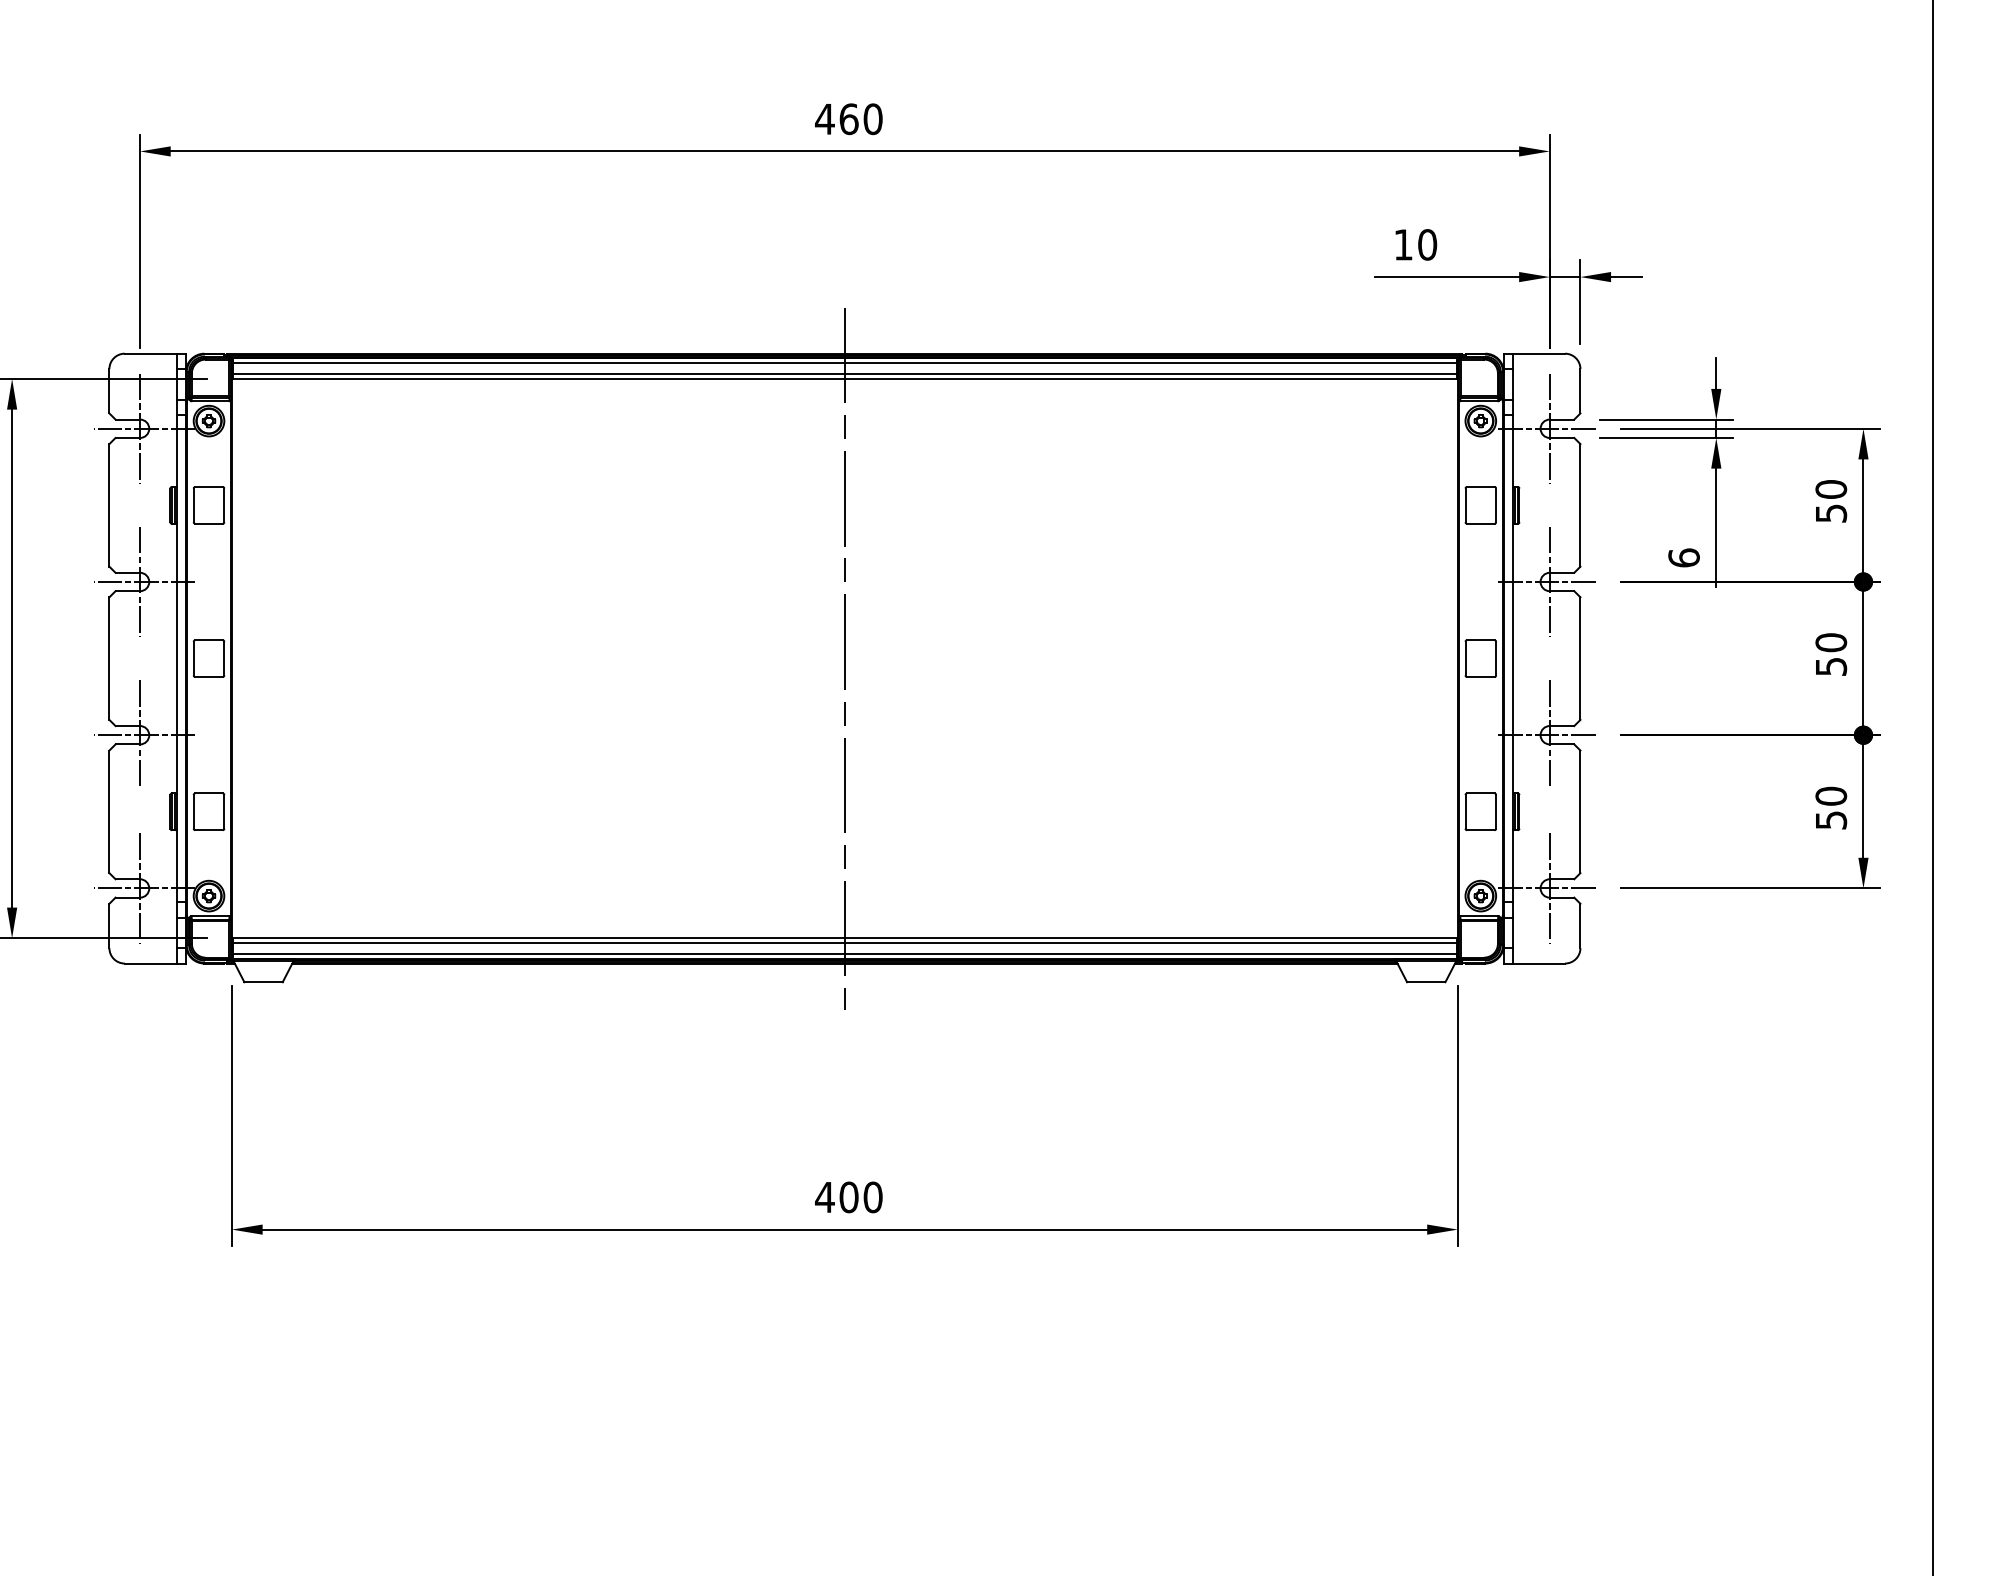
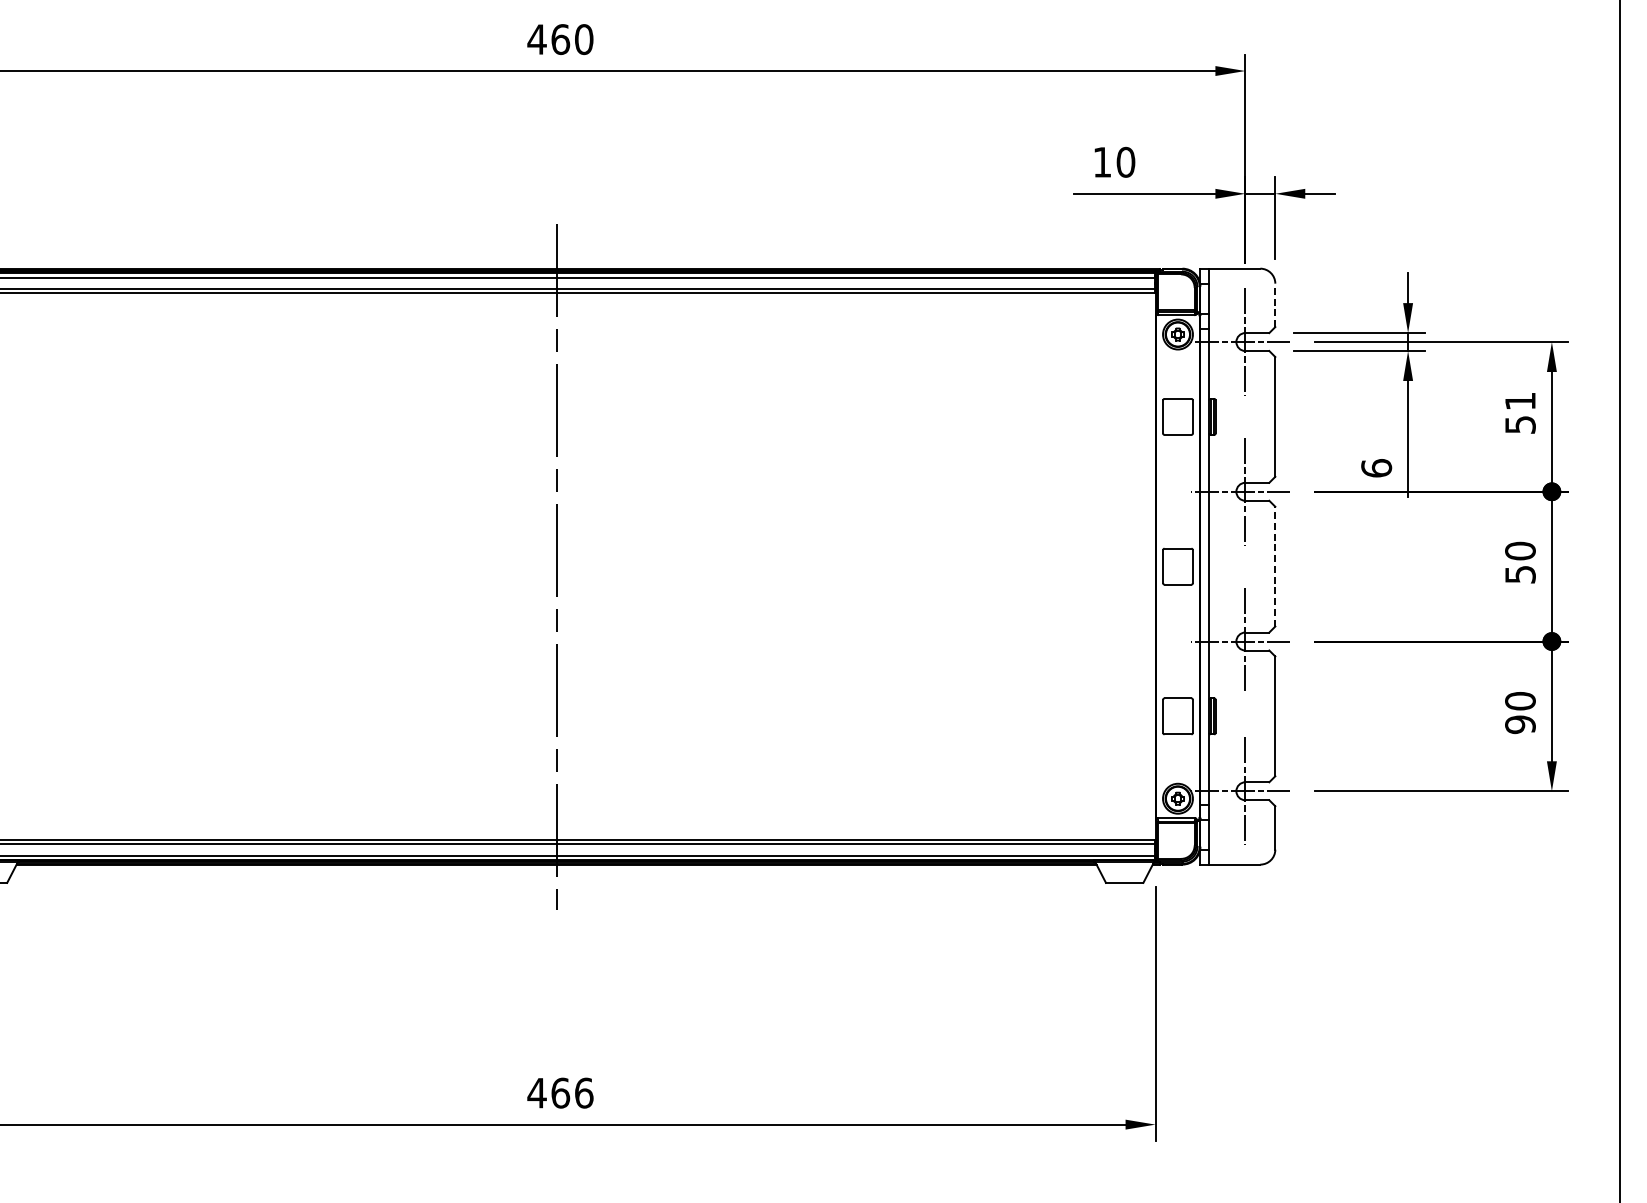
line: (1580, 390) -> (1275, 304), solid -> dashed
text: (1831, 489) -> (1520, 401), 50 -> 51
line: (1580, 658) -> (1275, 566), solid -> dashed
text: (1830, 820) -> (1519, 724), 50 -> 90
text: (860, 1197) -> (571, 1093), 400 -> 466

